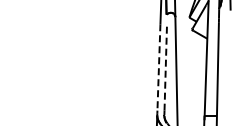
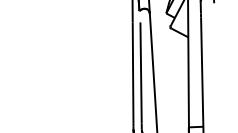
line: (158, 67) -> (132, 73), dashed -> solid
line: (165, 67) -> (140, 73), dashed -> solid

